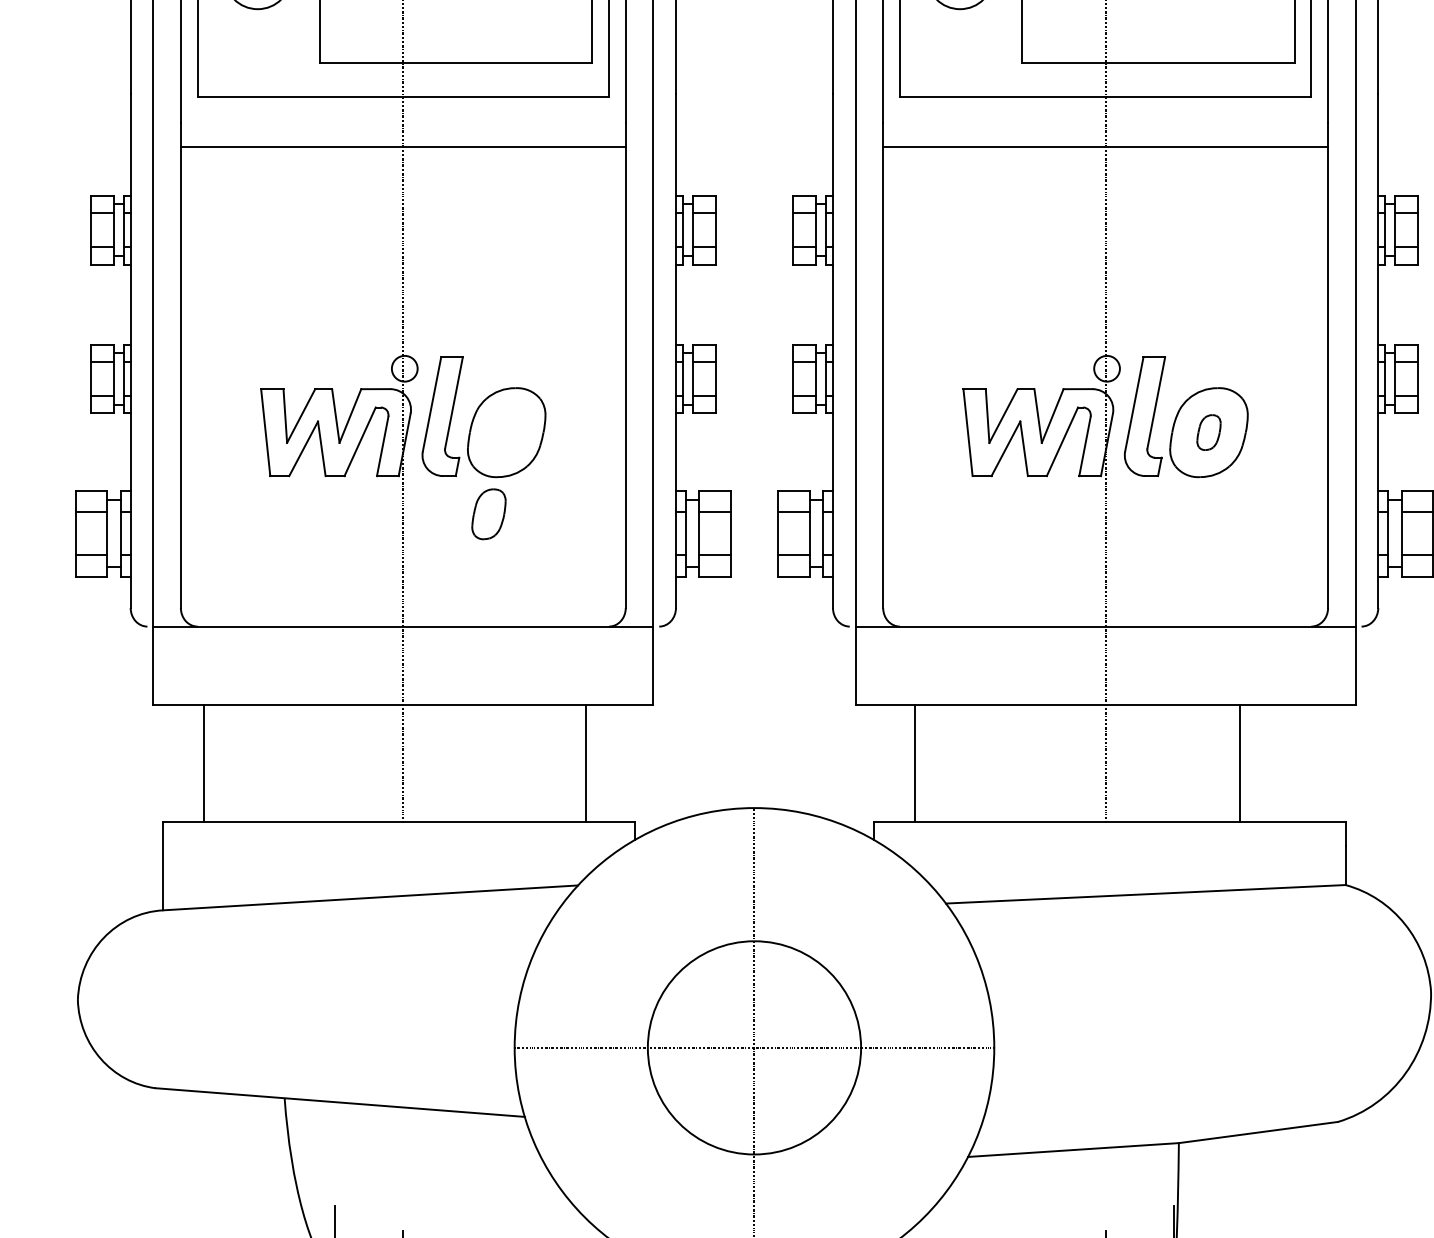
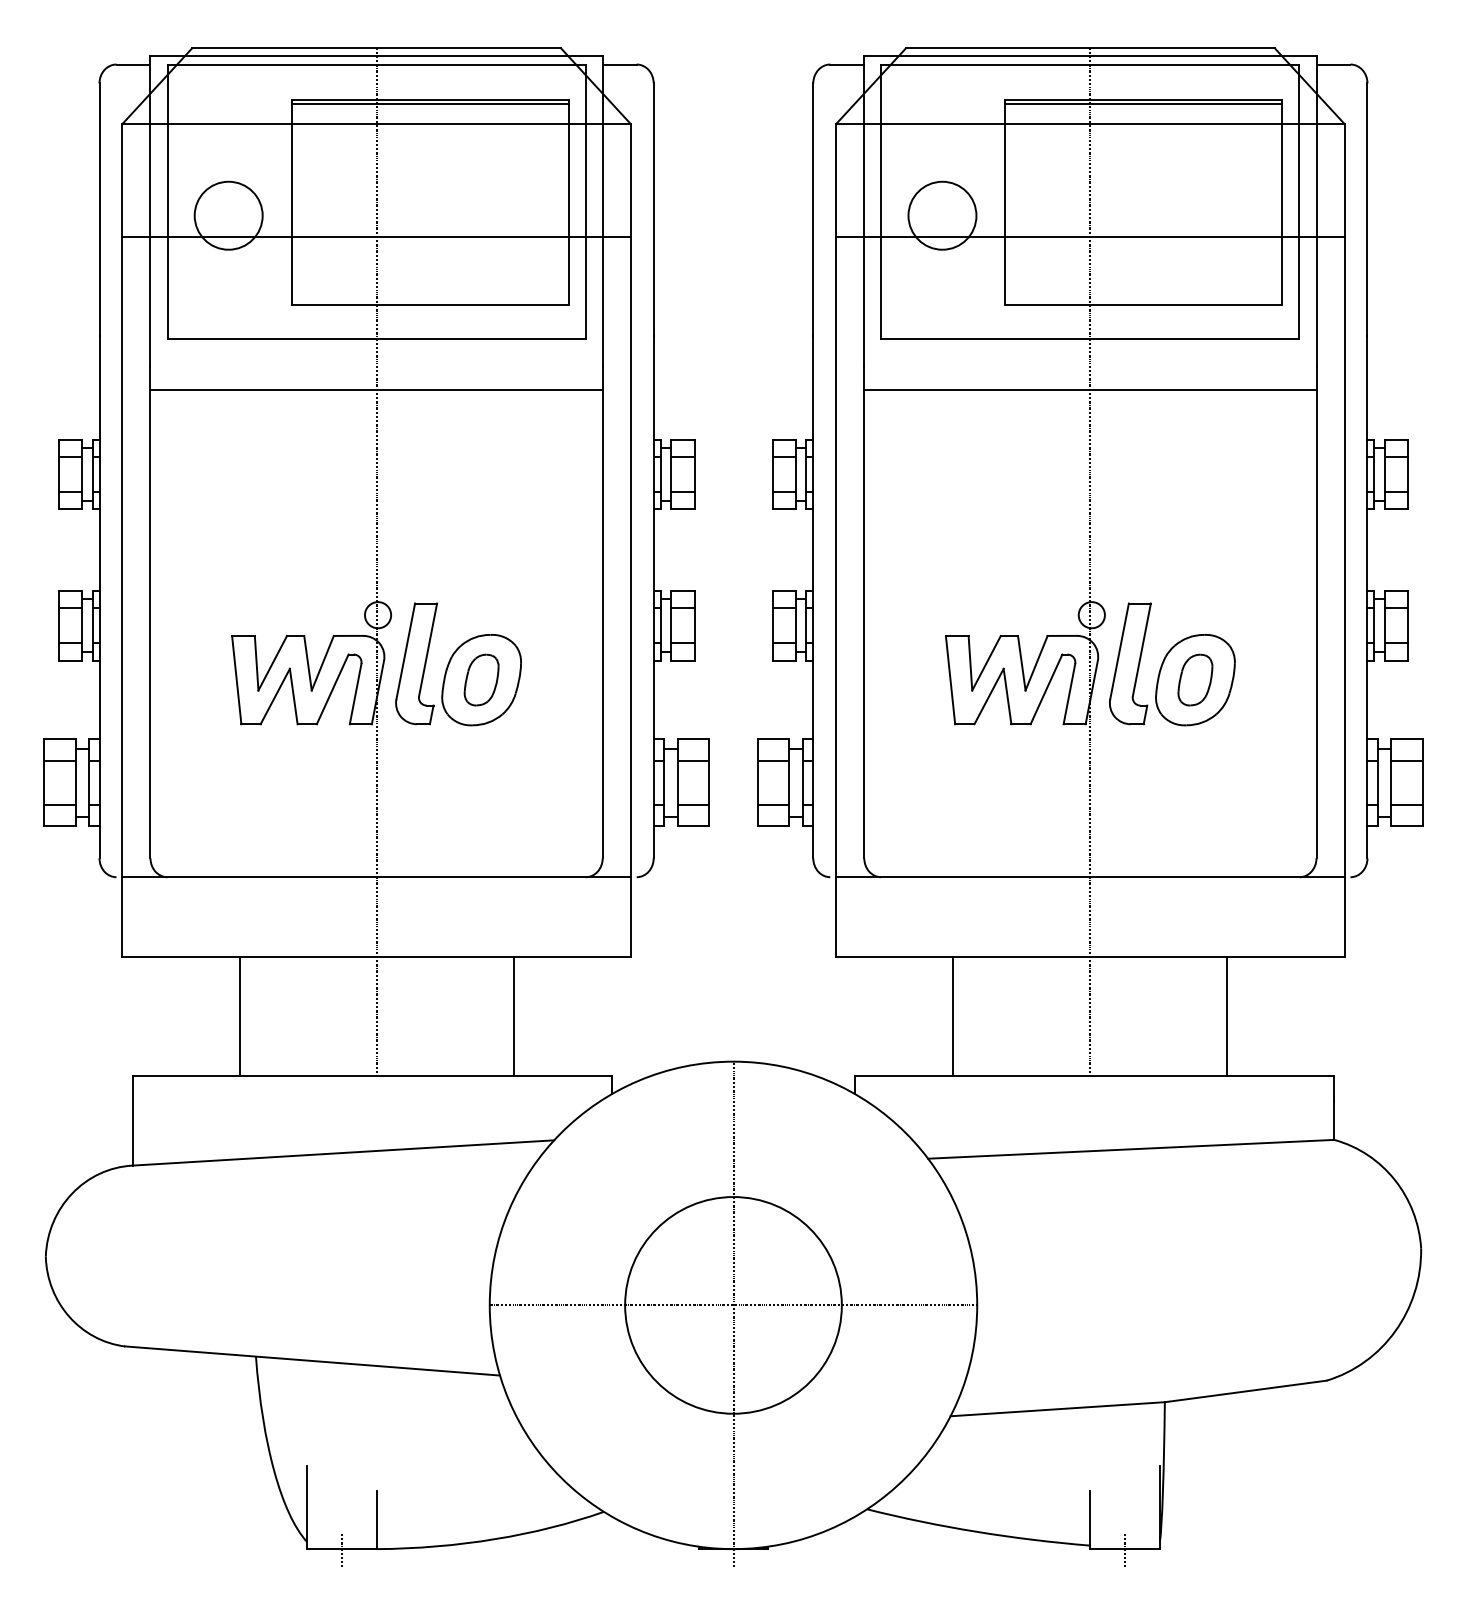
part: (1209, 432) -> (1195, 679), size x1.43
part: (488, 513) -> (481, 679), moved
line: (203, 763) -> (239, 1016), moved
line: (586, 763) -> (513, 1016), moved
line: (914, 763) -> (953, 1016), moved

